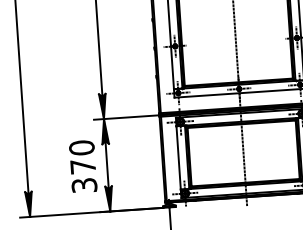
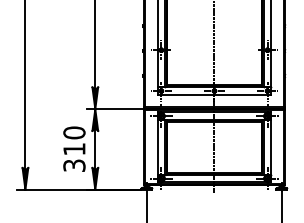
text: (83, 166) -> (74, 149), 370 -> 310

